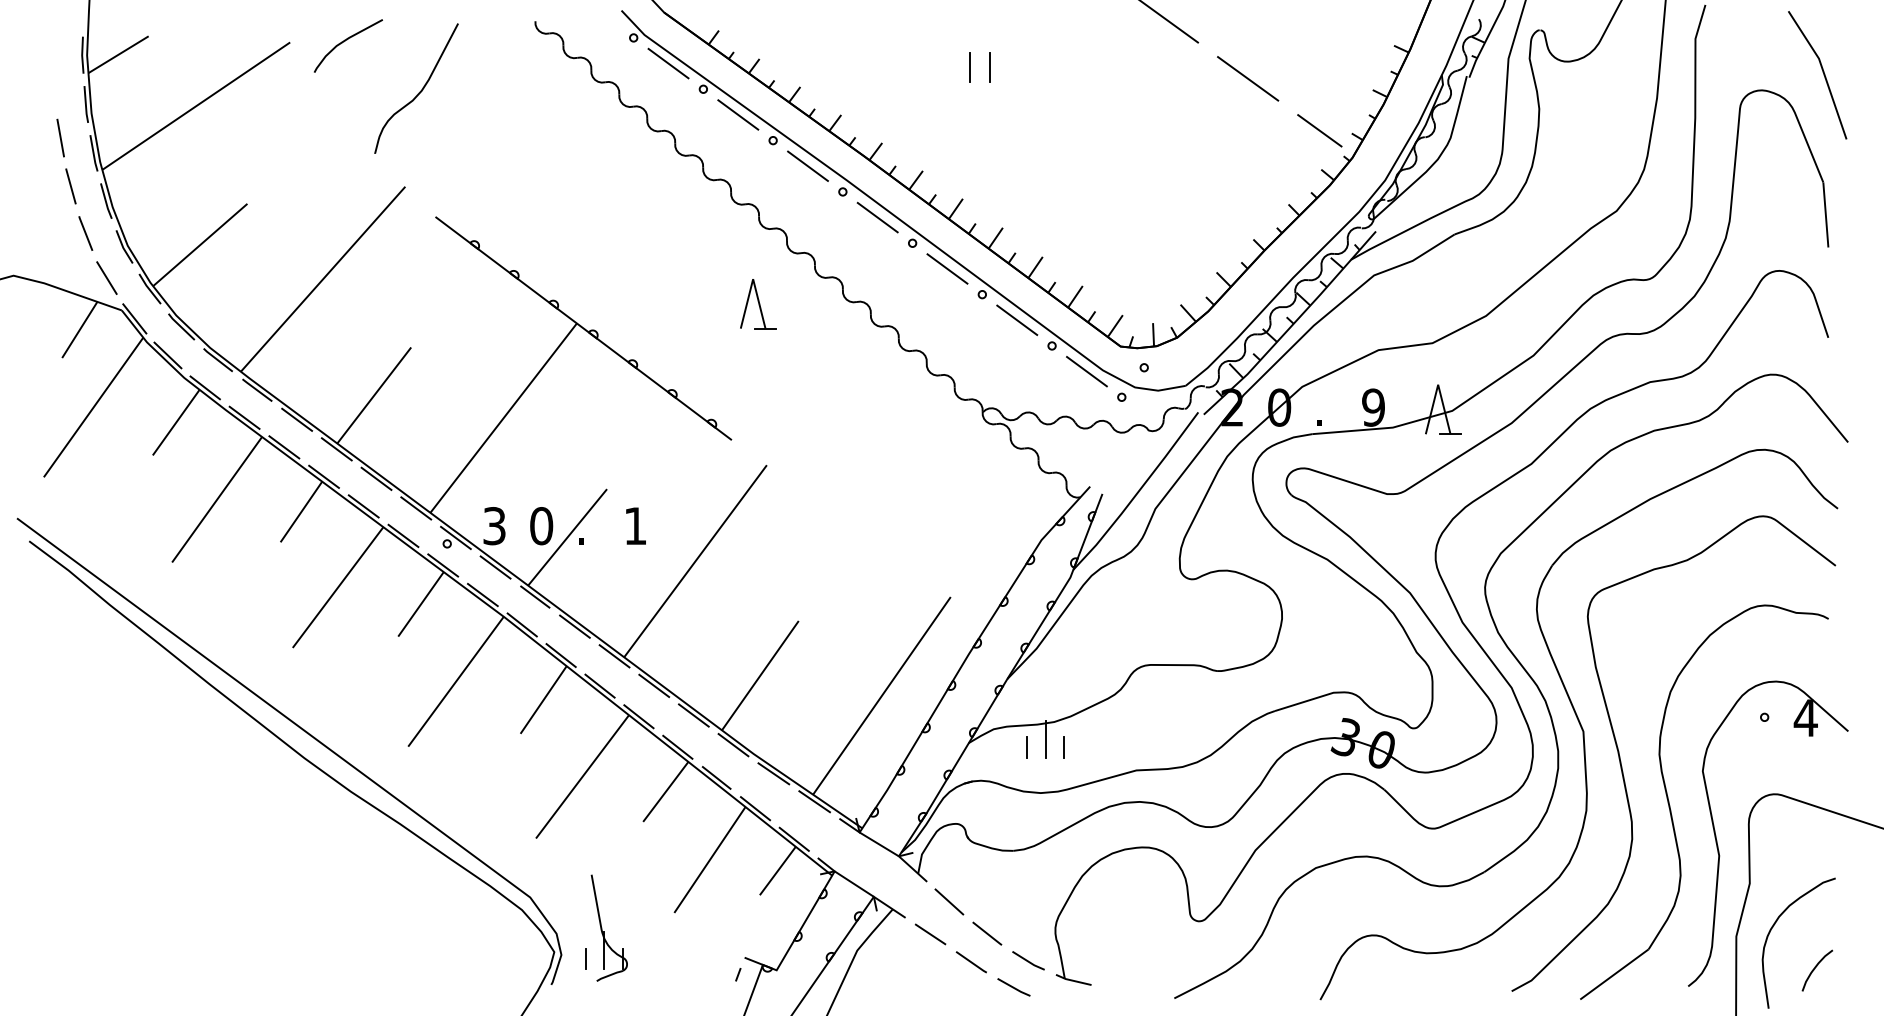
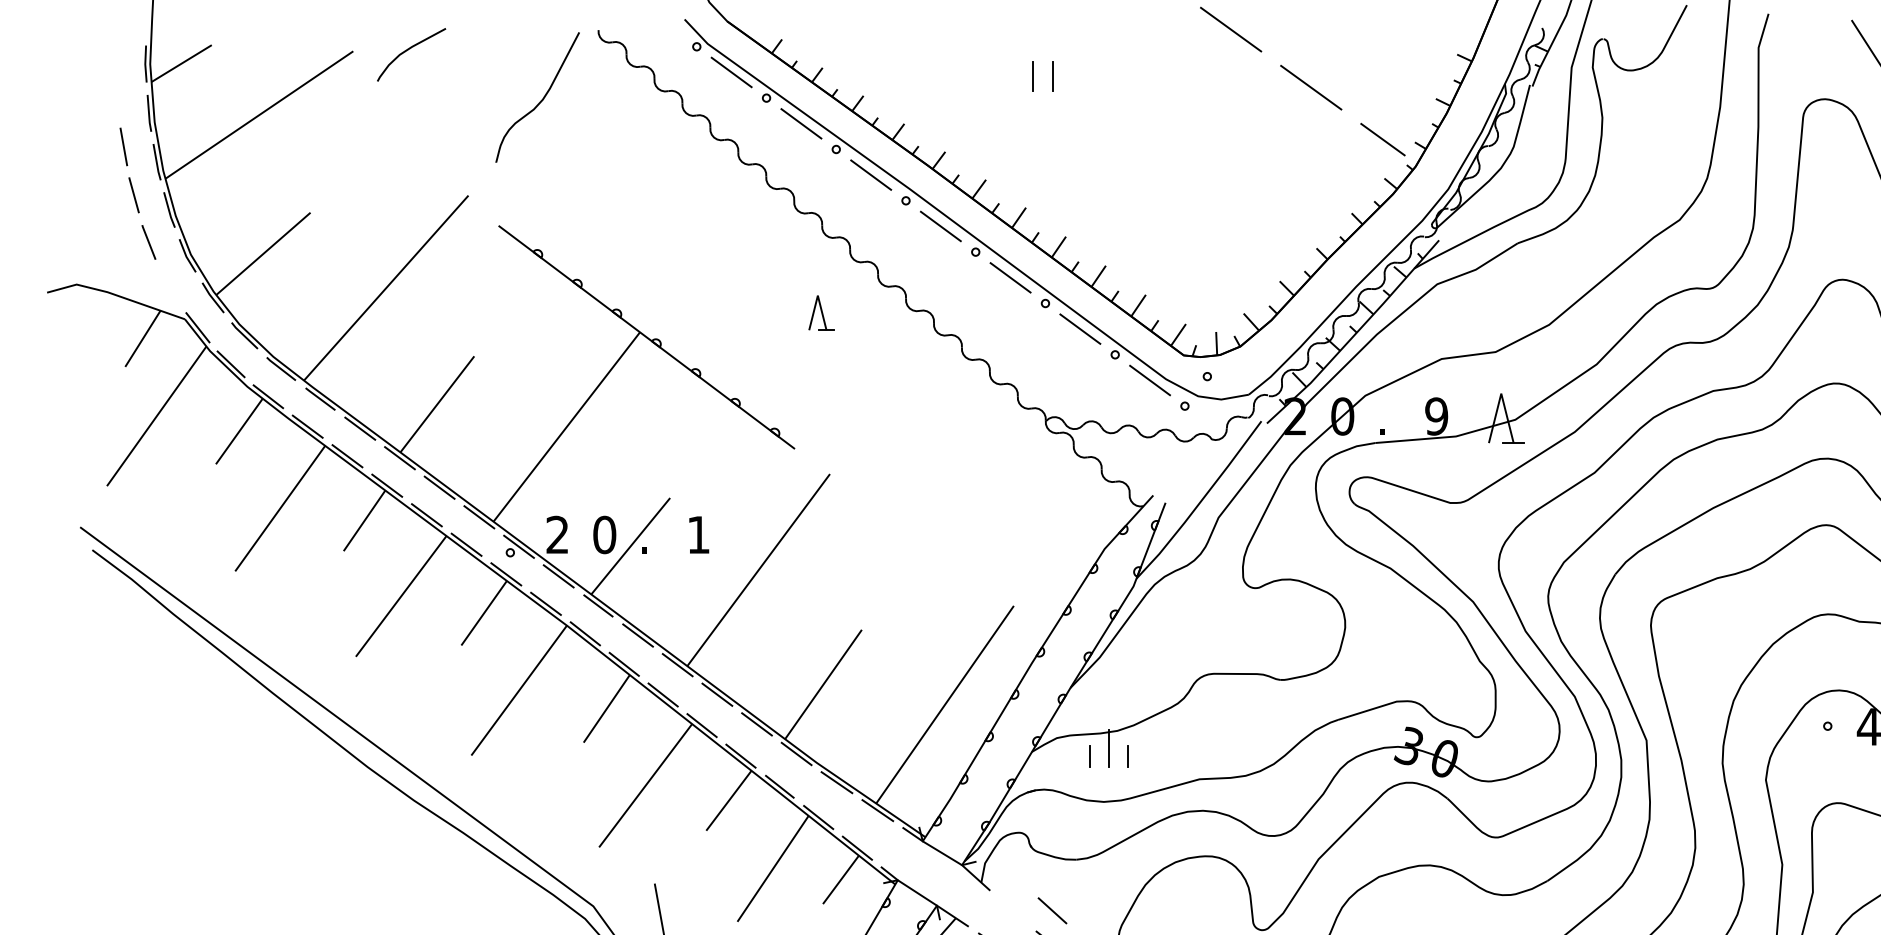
curve: (419, 91) -> (540, 100), moved
line: (106, 277) -> (169, 286), removed
part: (758, 304) -> (821, 313), size x0.7
text: (494, 526) -> (557, 535), 3 -> 2
line: (949, 901) -> (1052, 910), moved

